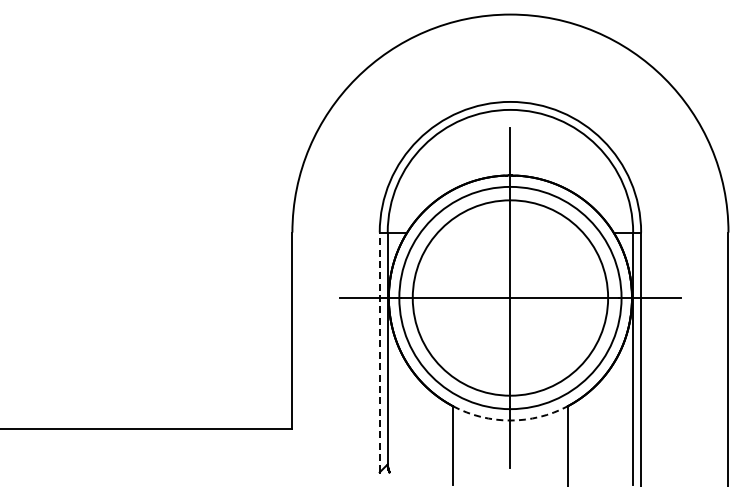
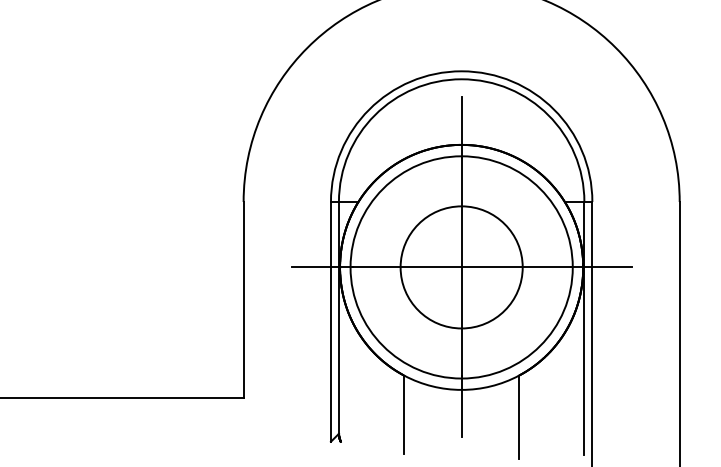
circle: (510, 297) -> (461, 266), size x0.62
line: (379, 352) -> (330, 321), dashed -> solid
arc: (510, 420) -> (461, 389), dashed -> solid

